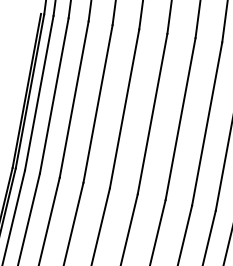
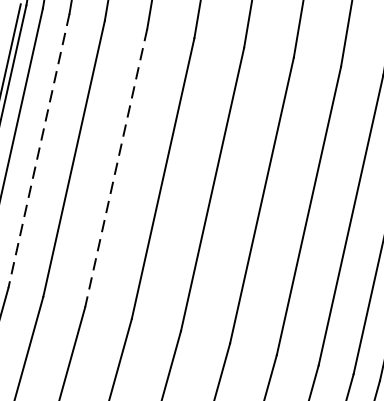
line: (54, 95) -> (39, 150), solid -> dashed
line: (97, 104) -> (115, 169), solid -> dashed

